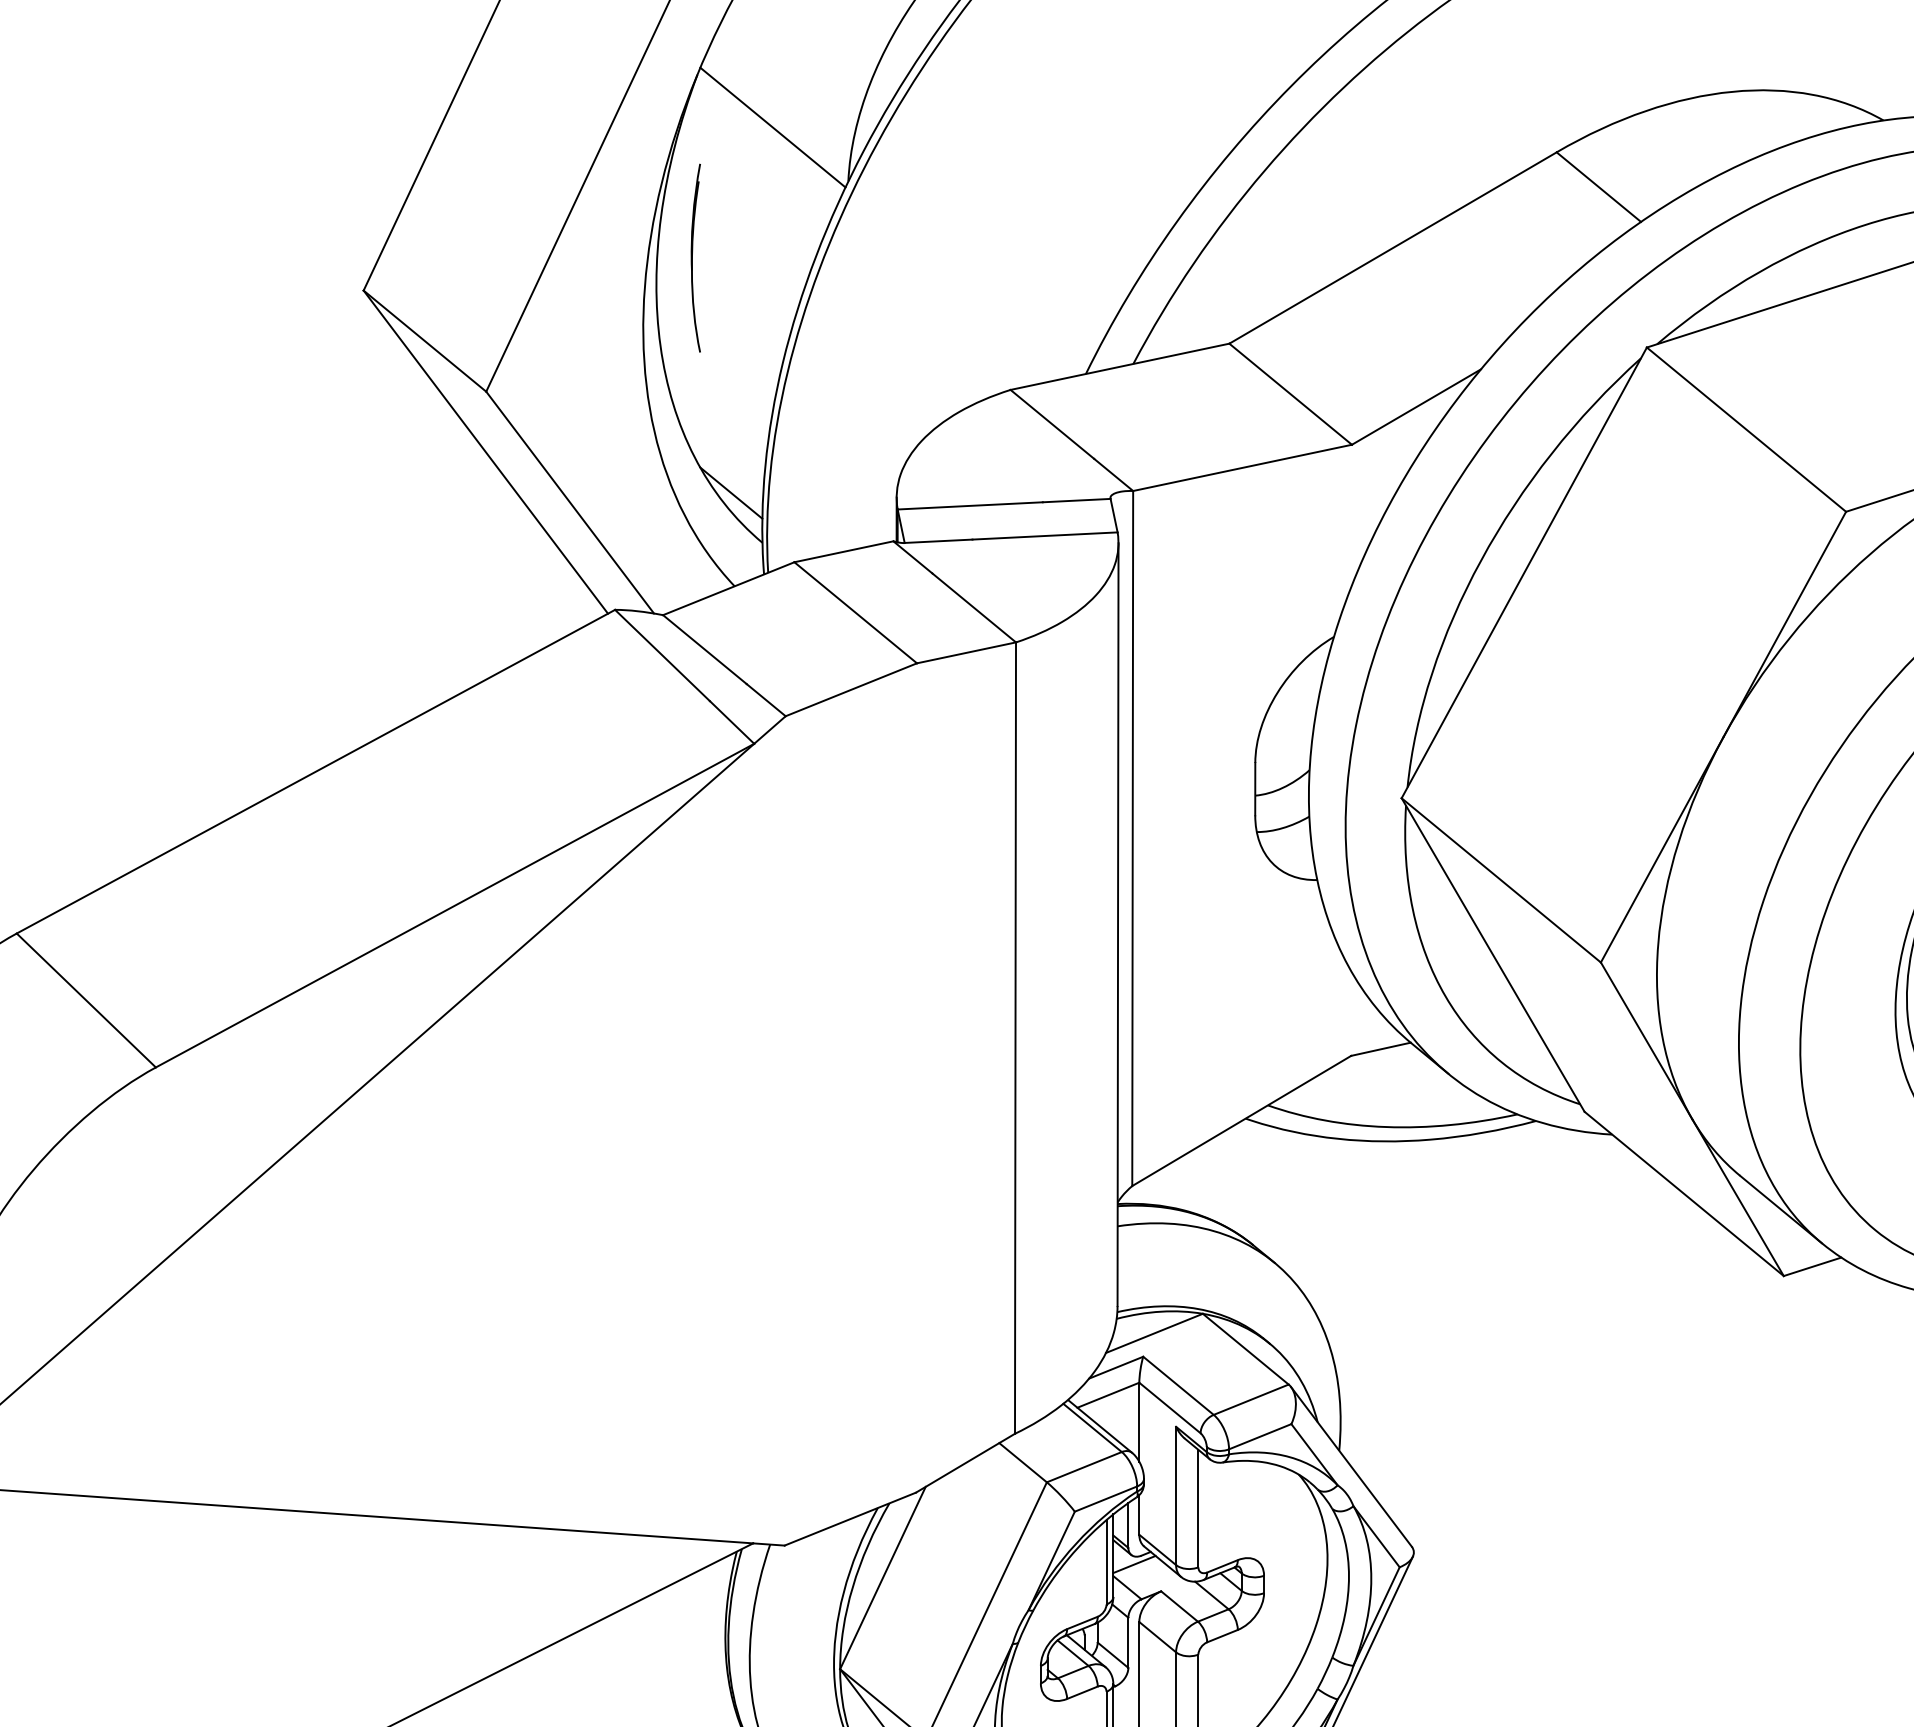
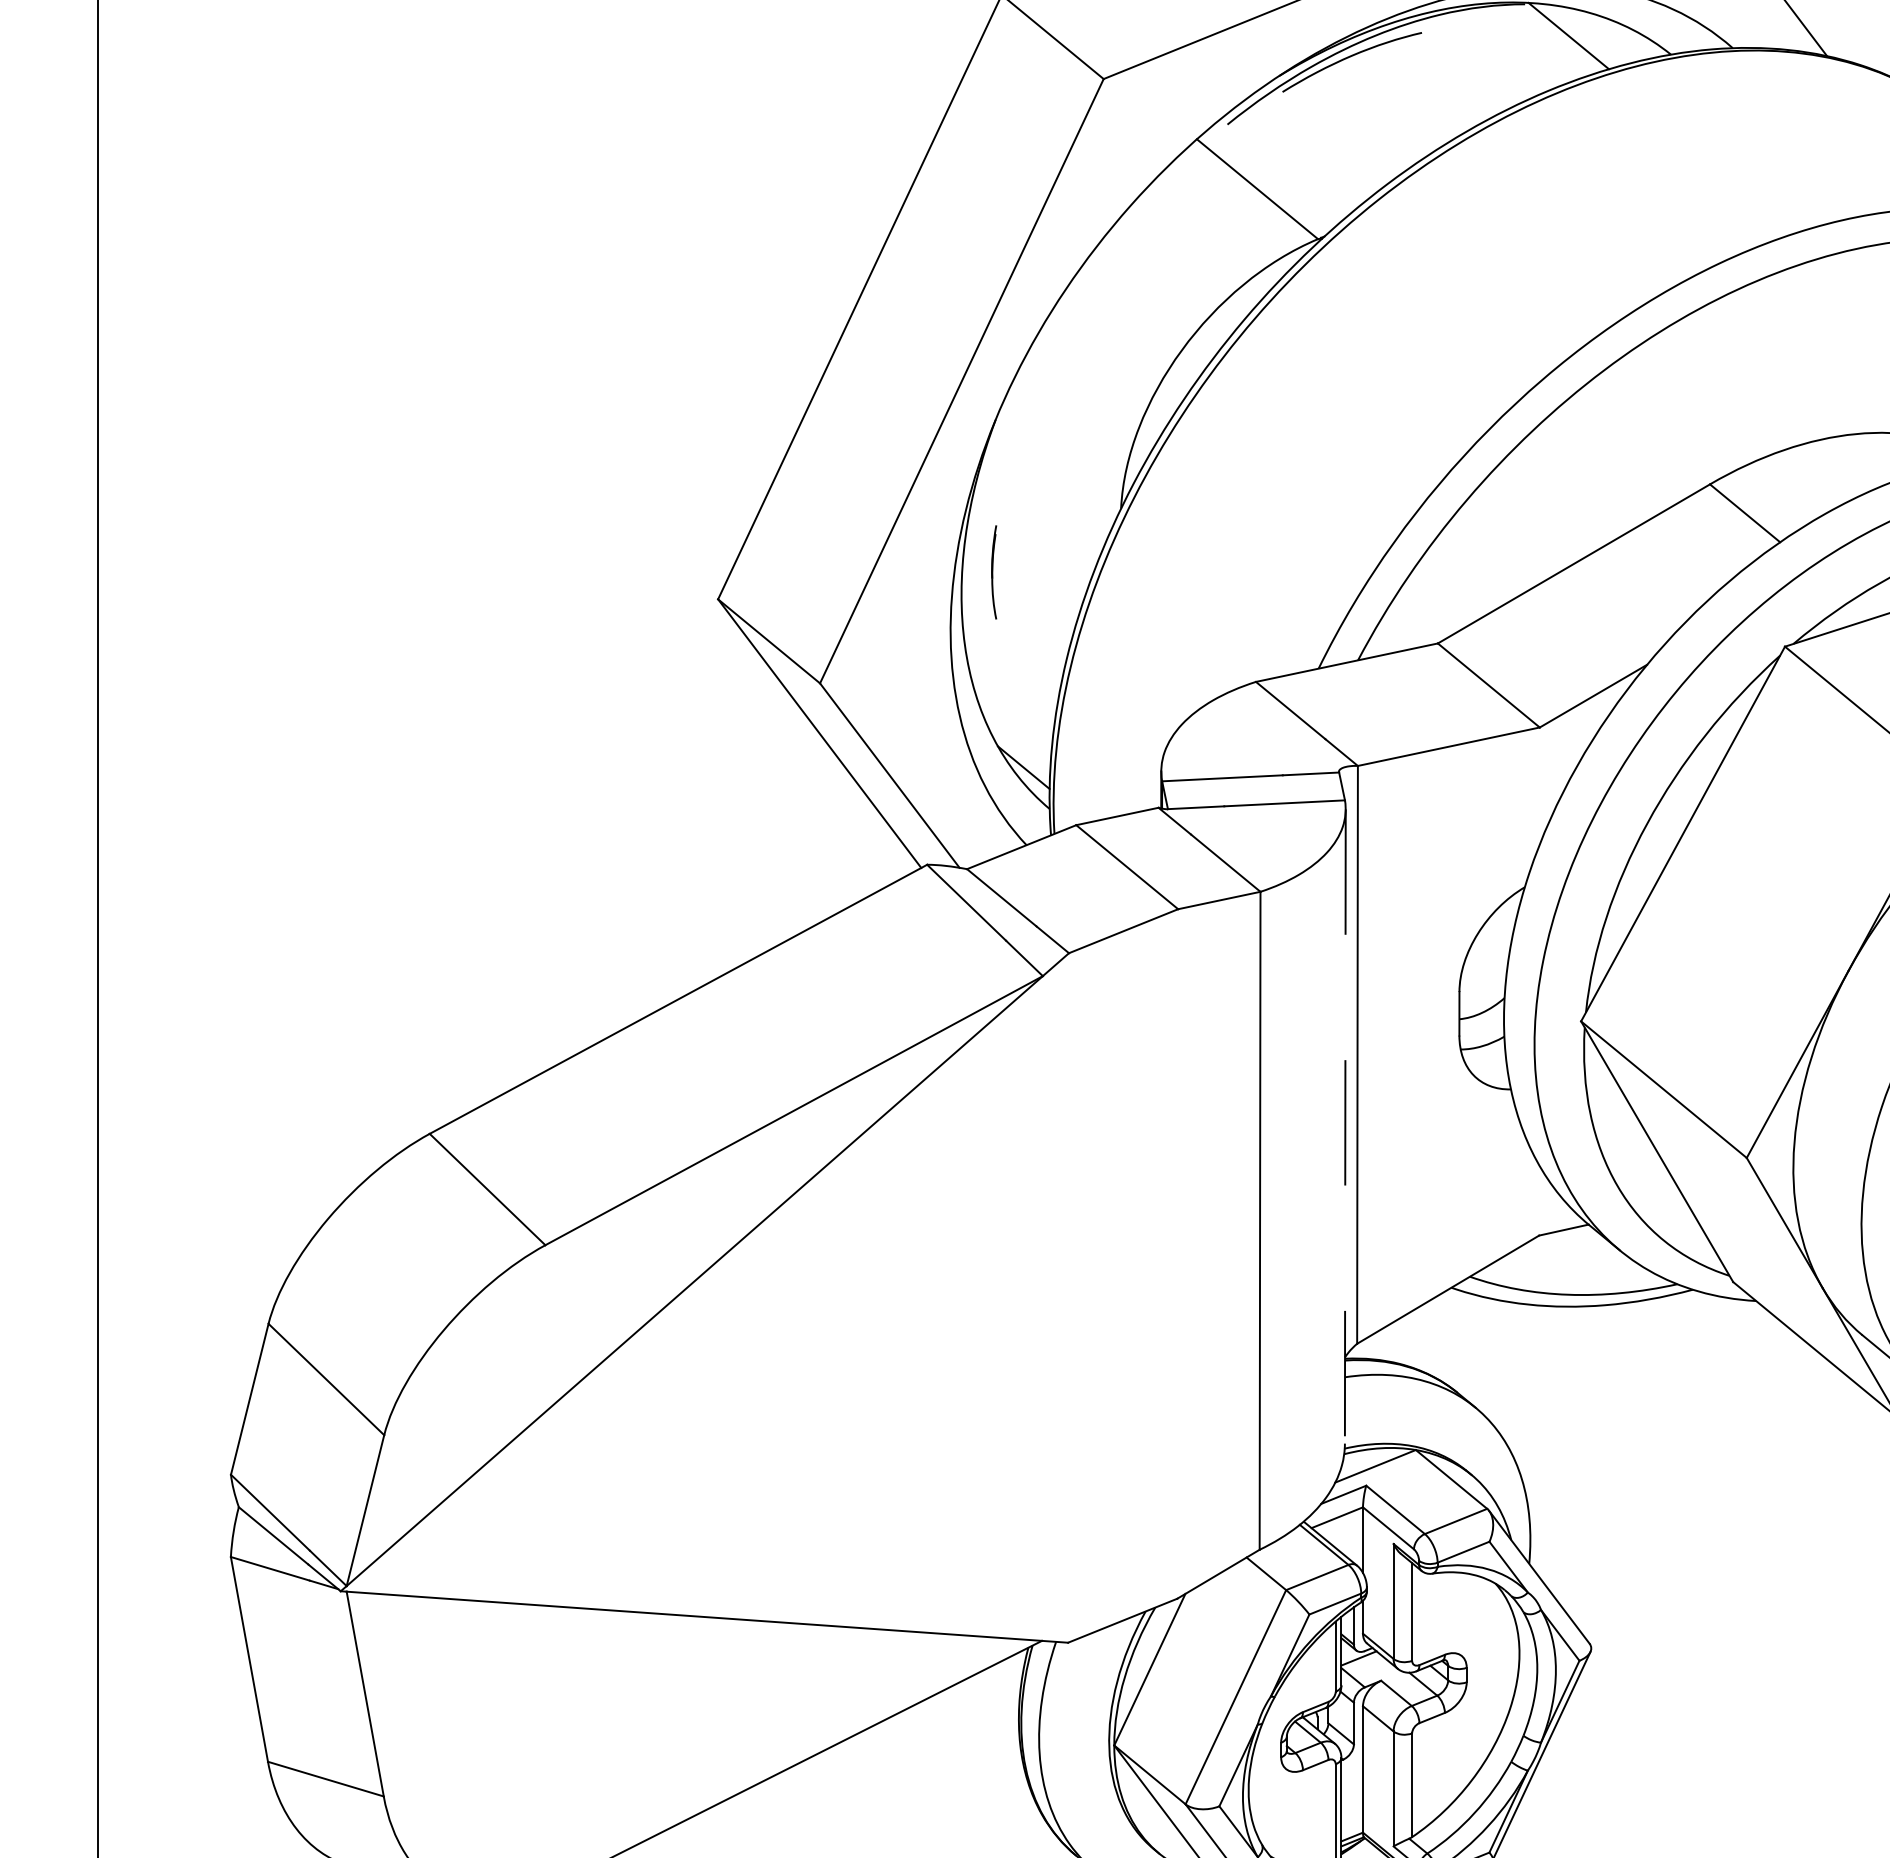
line: (773, 127) -> (1058, 463), removed
part: (694, 258) -> (993, 572), size x0.6
line: (1118, 925) -> (1345, 1127), solid -> dashed

